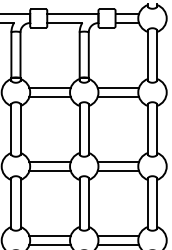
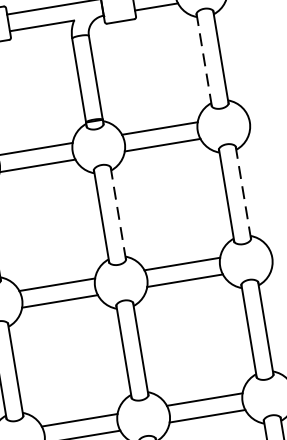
line: (147, 55) -> (203, 60), solid -> dashed
line: (88, 129) -> (117, 213), solid -> dashed
line: (157, 129) -> (244, 192), solid -> dashed

